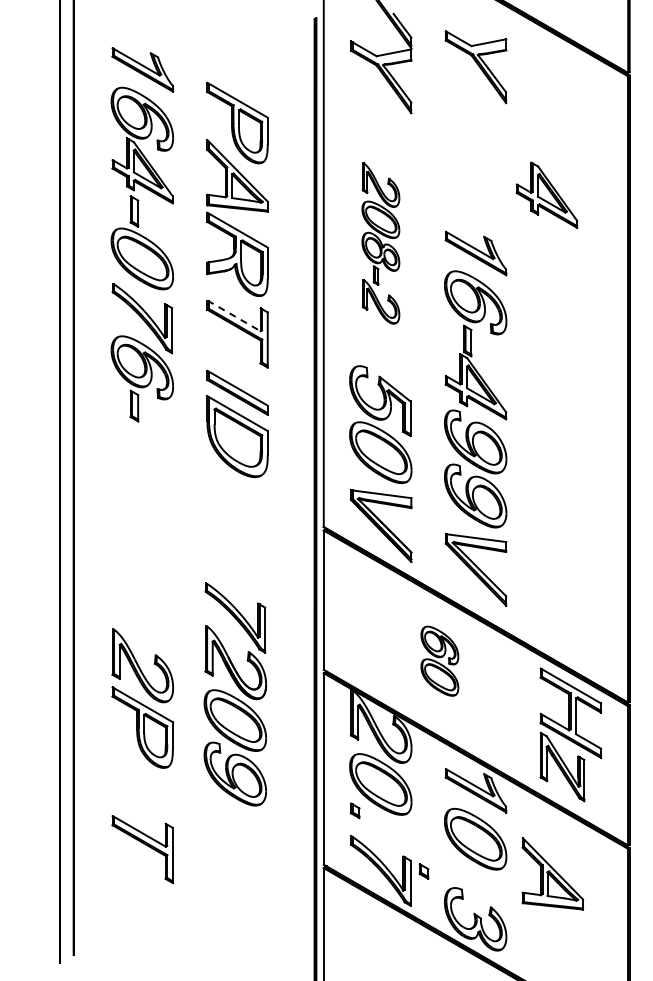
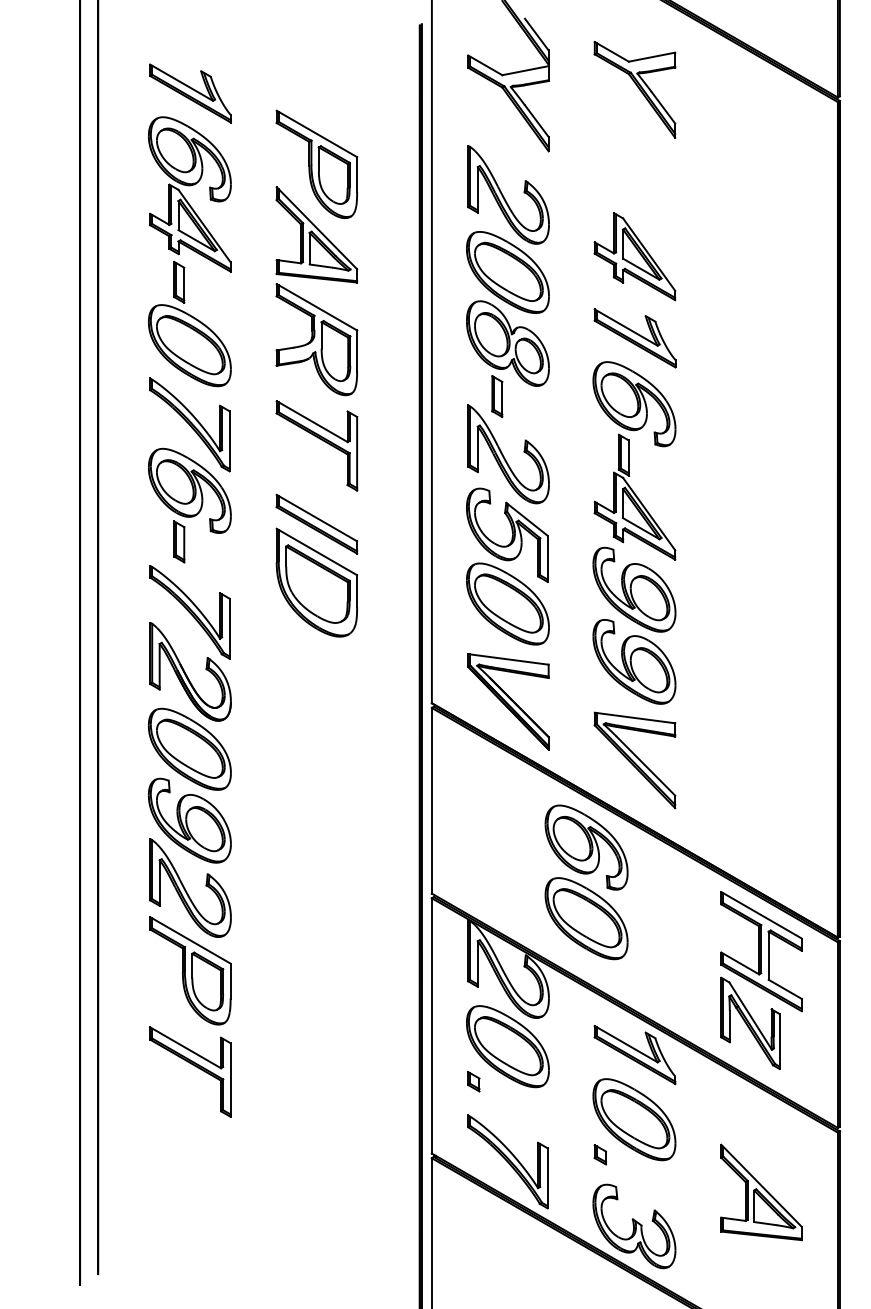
part: (546, 194) -> (634, 255), moved
part: (380, 243) -> (507, 325), size x1.67
line: (234, 315) -> (312, 421), dashed -> solid
part: (439, 660) -> (586, 881), size x1.67
part: (235, 694) -> (190, 714), moved
part: (142, 849) -> (190, 1072), moved
part: (423, 871) -> (599, 1154), moved
part: (552, 873) -> (760, 1192), moved

